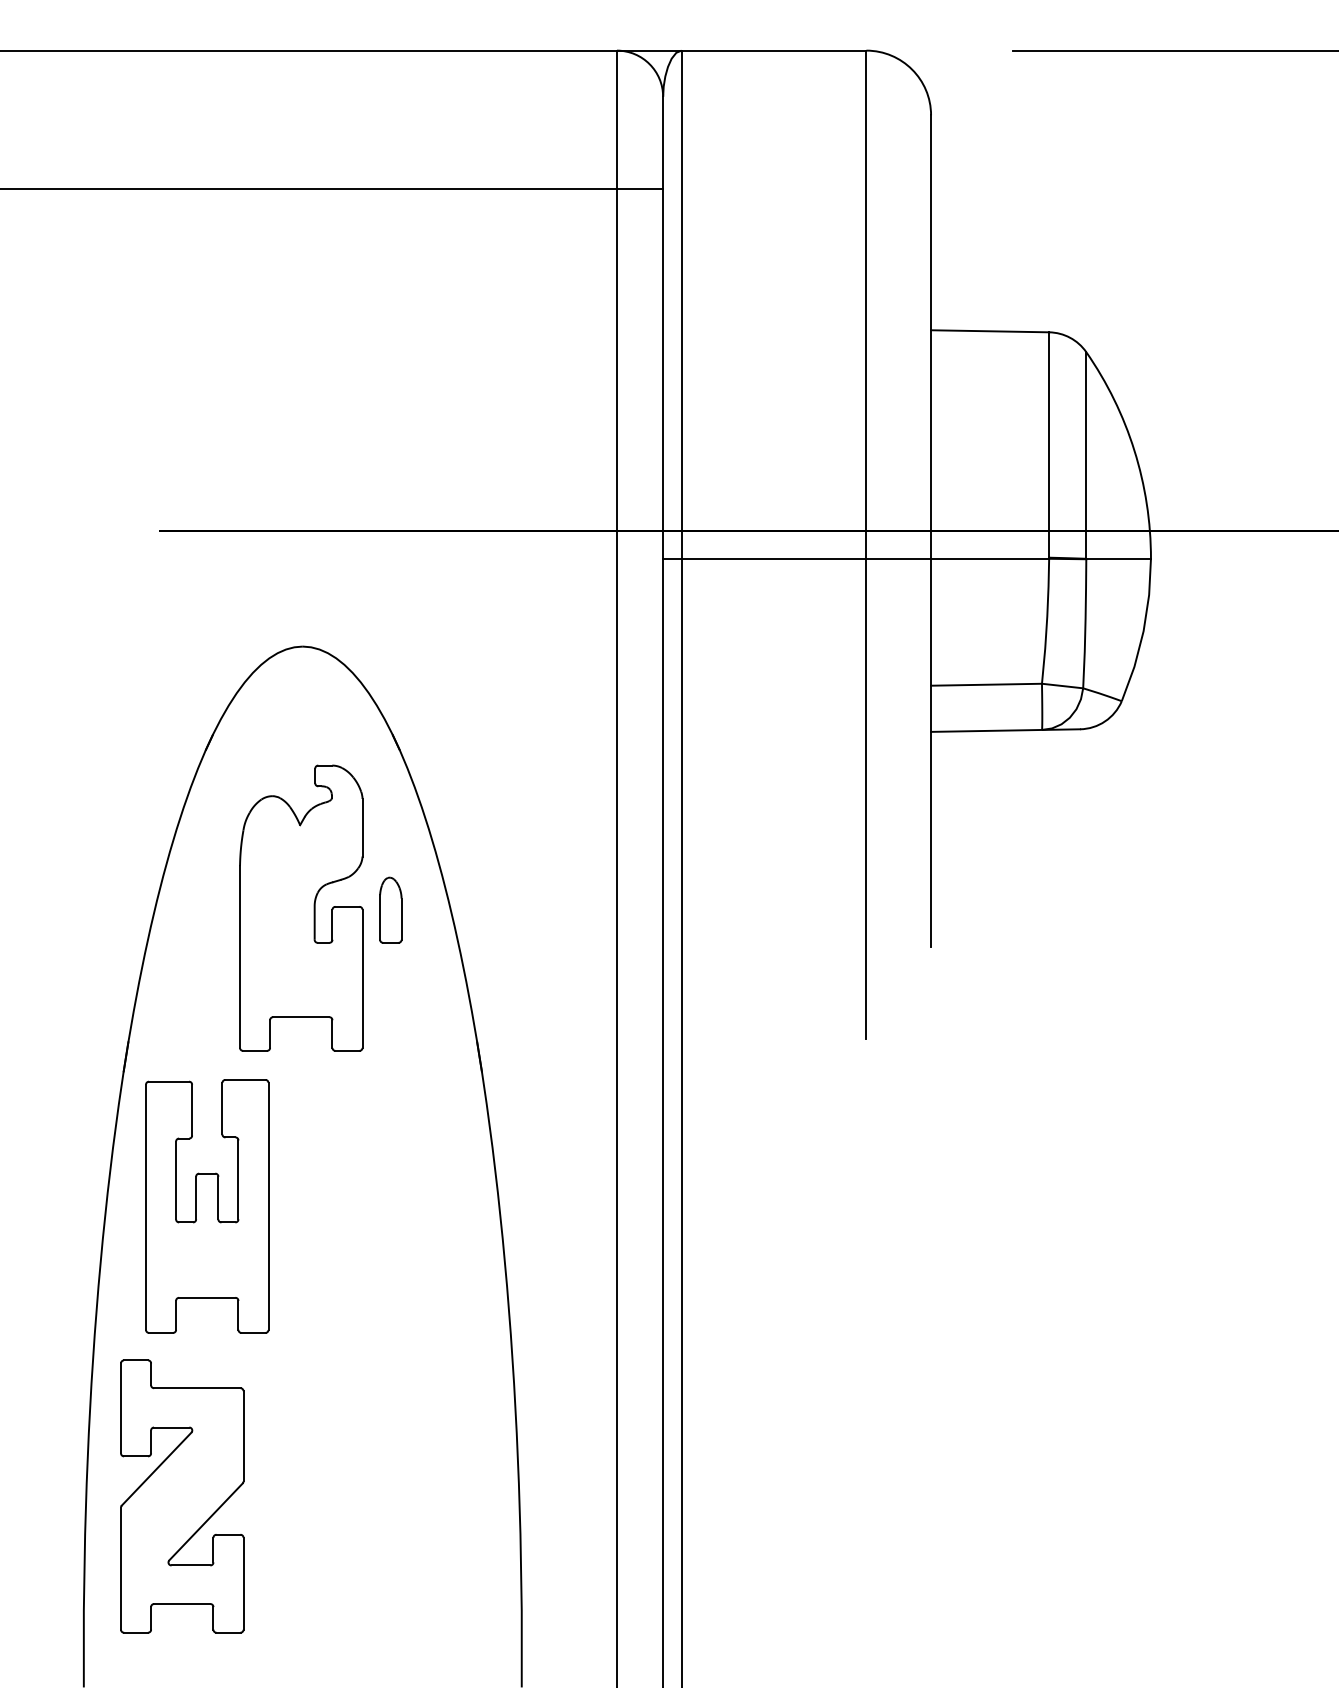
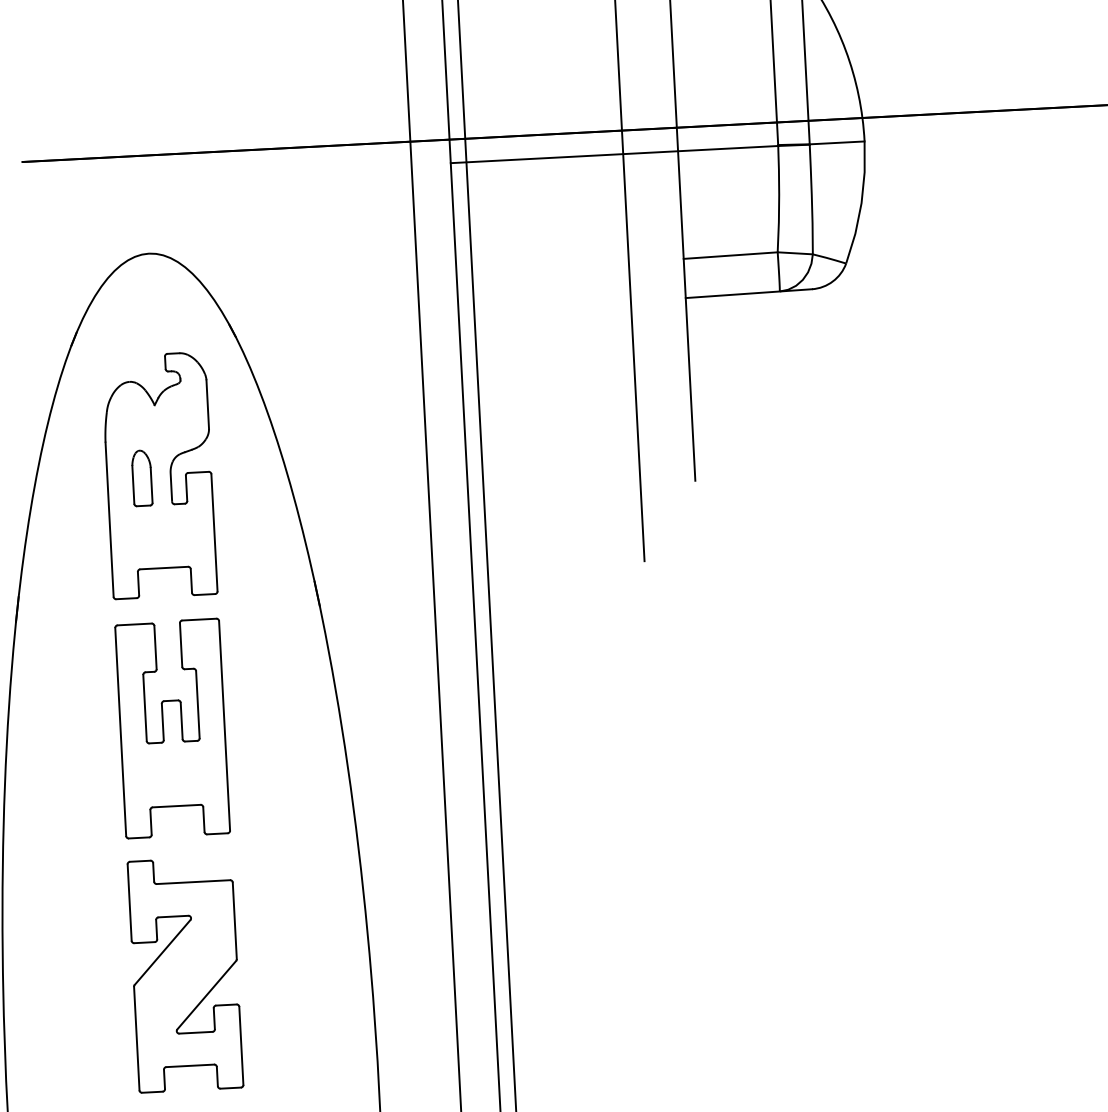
part: (390, 909) -> (141, 477), moved
part: (207, 1206) -> (172, 728), moved
part: (182, 1496) -> (185, 974), moved

